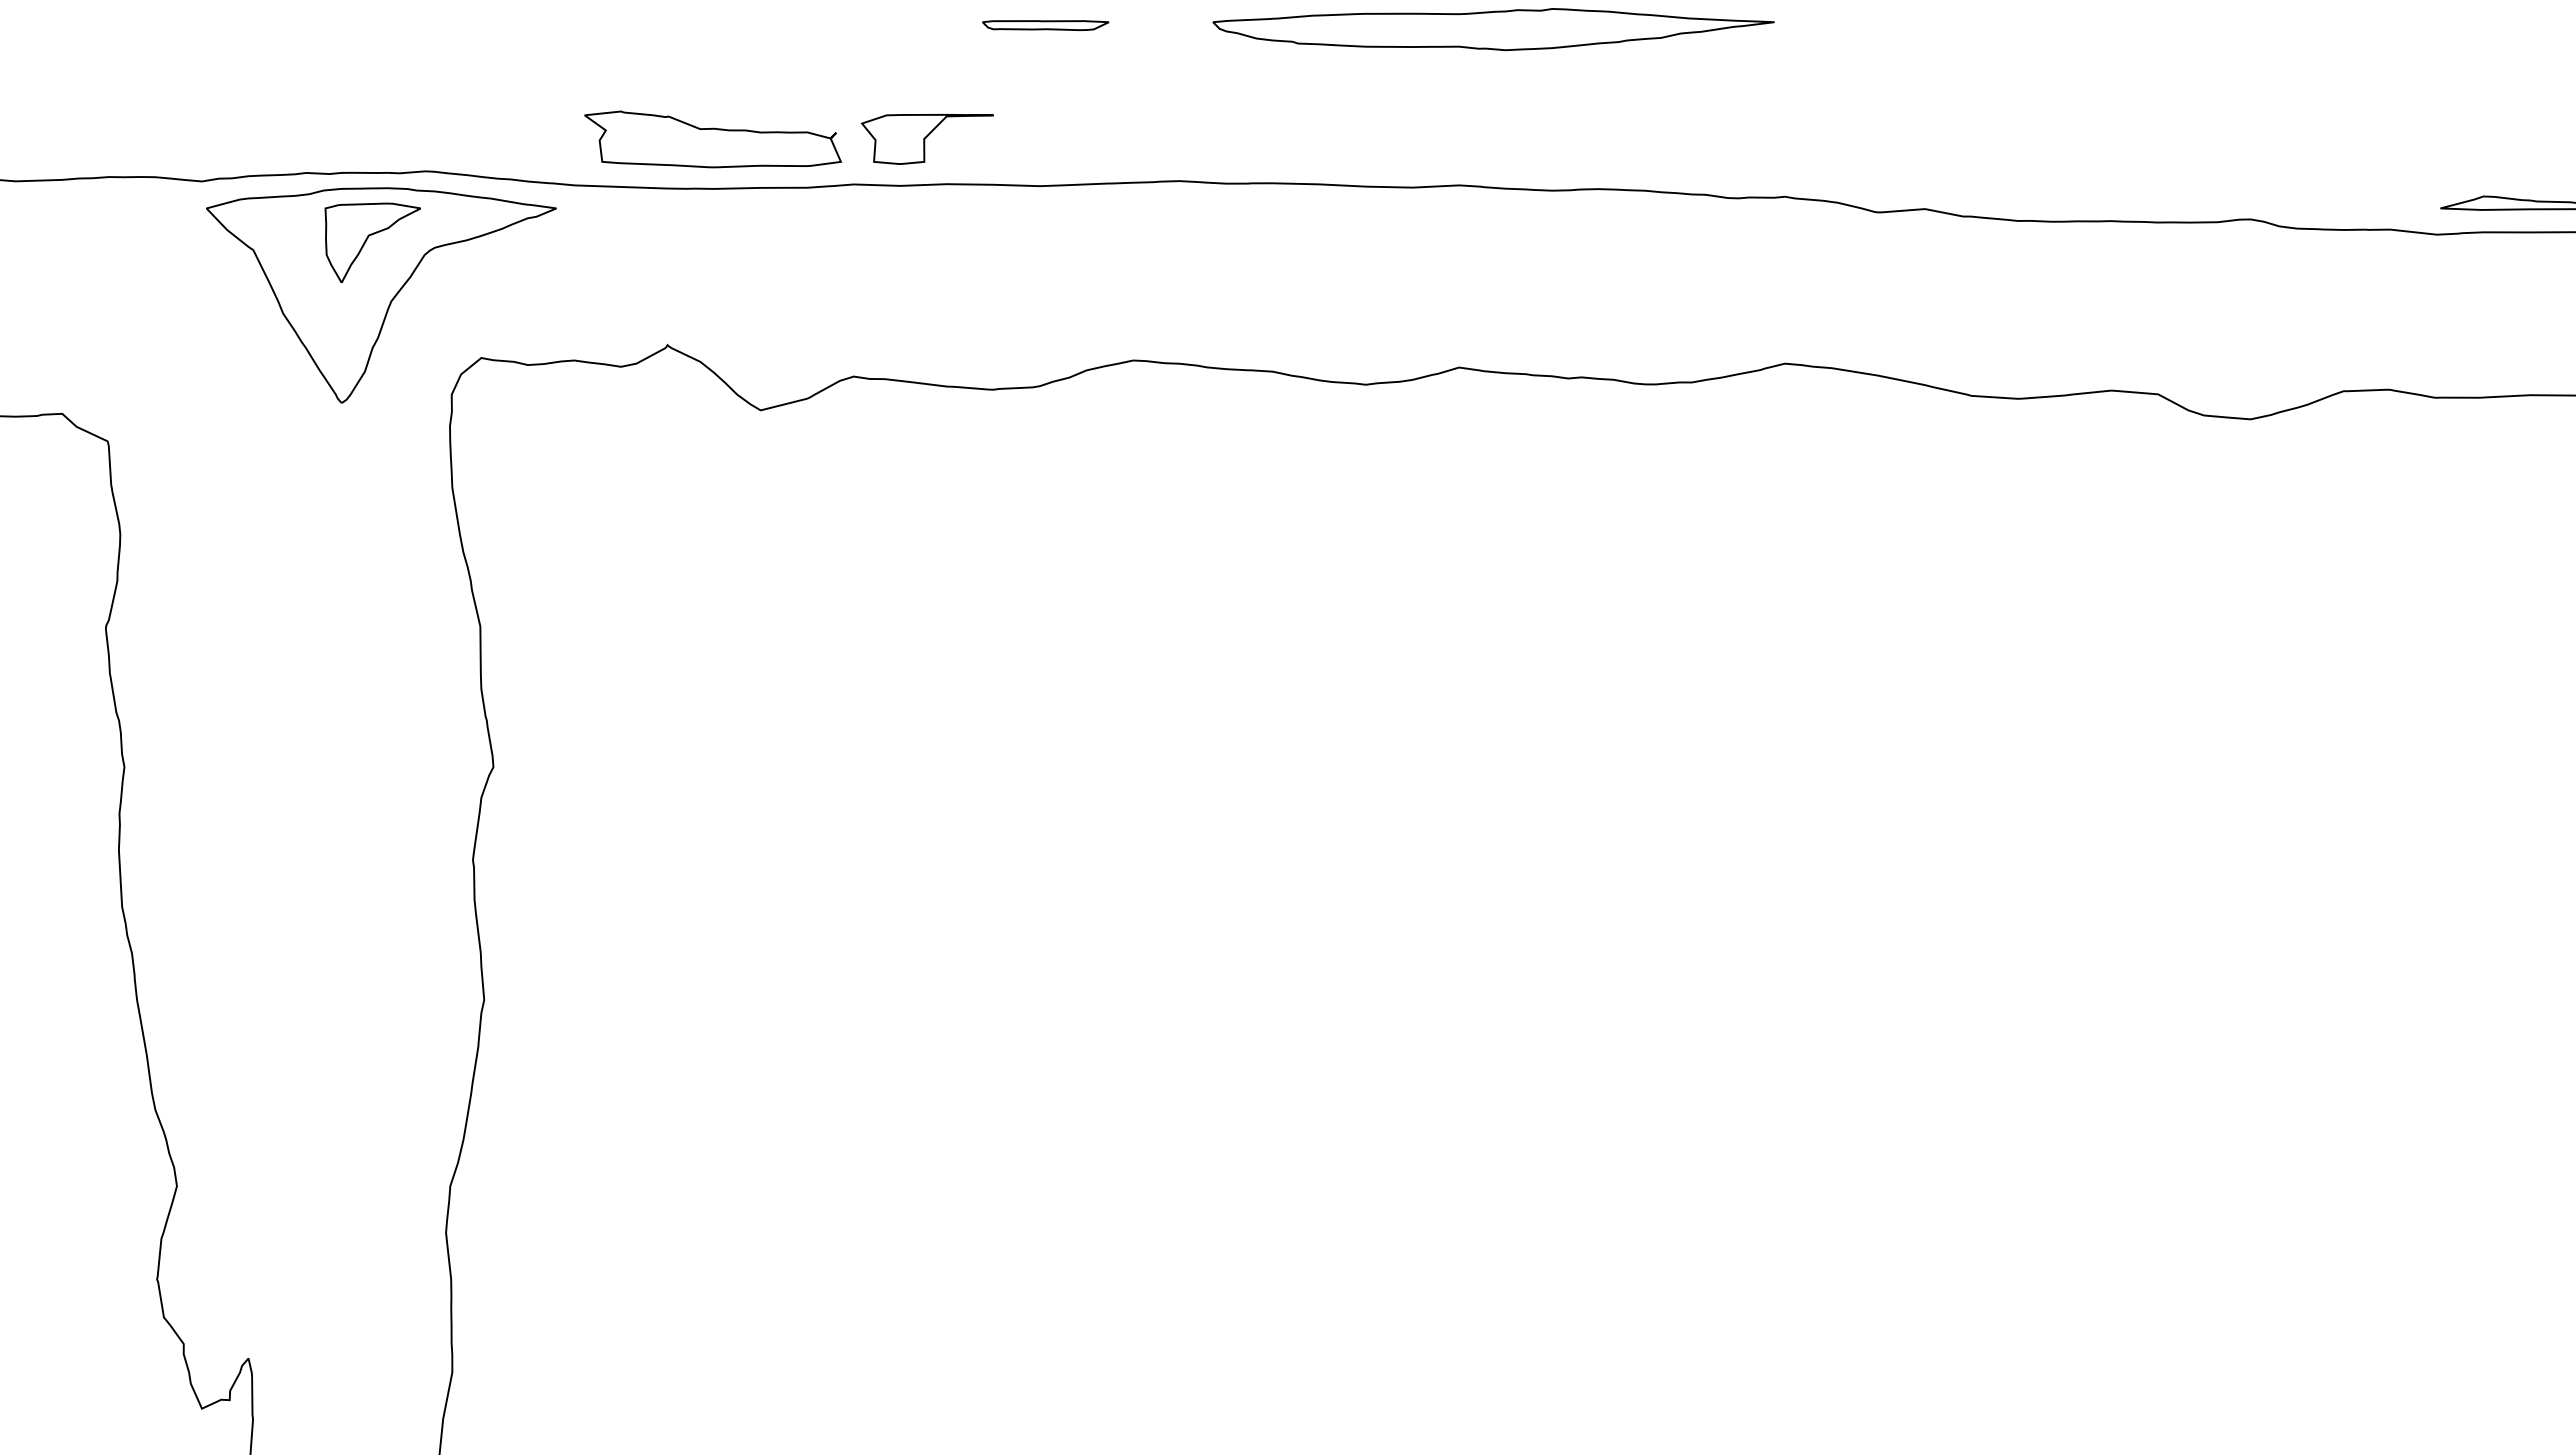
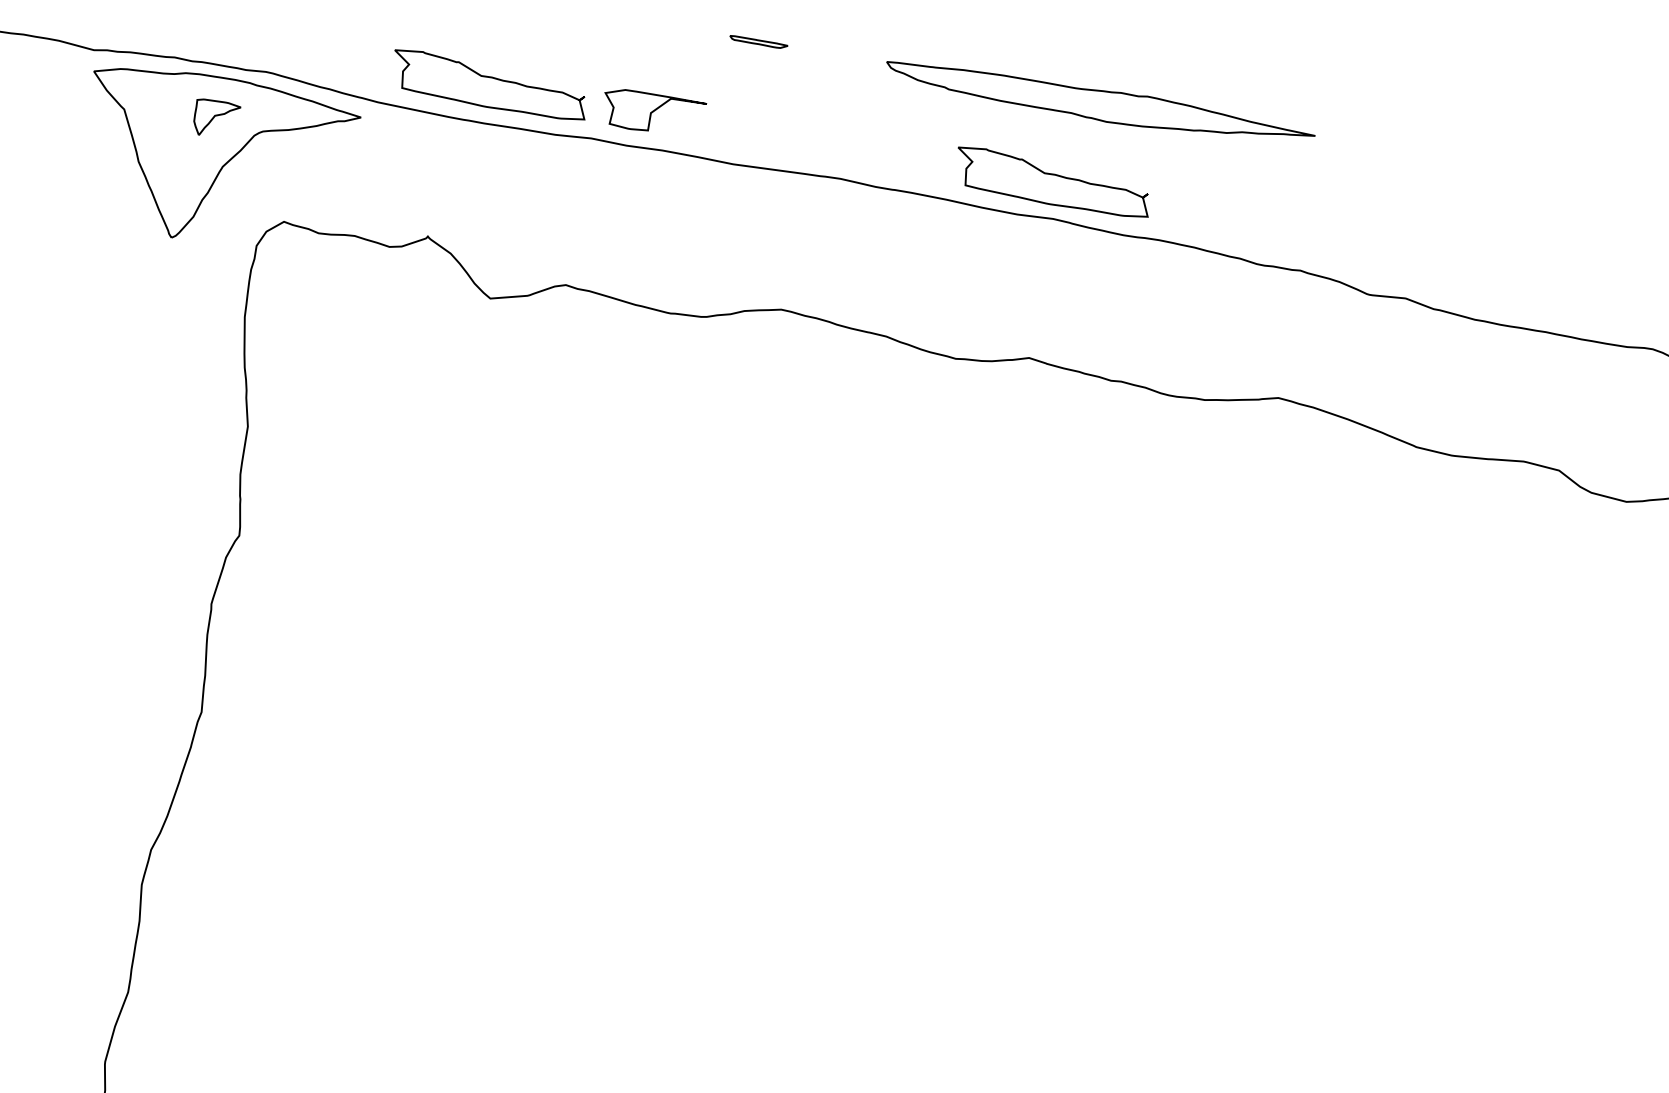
part: (1045, 25) -> (758, 42), size x0.6
part: (1451, 139) -> (1053, 182), added
part: (372, 242) -> (216, 119), size x0.6

